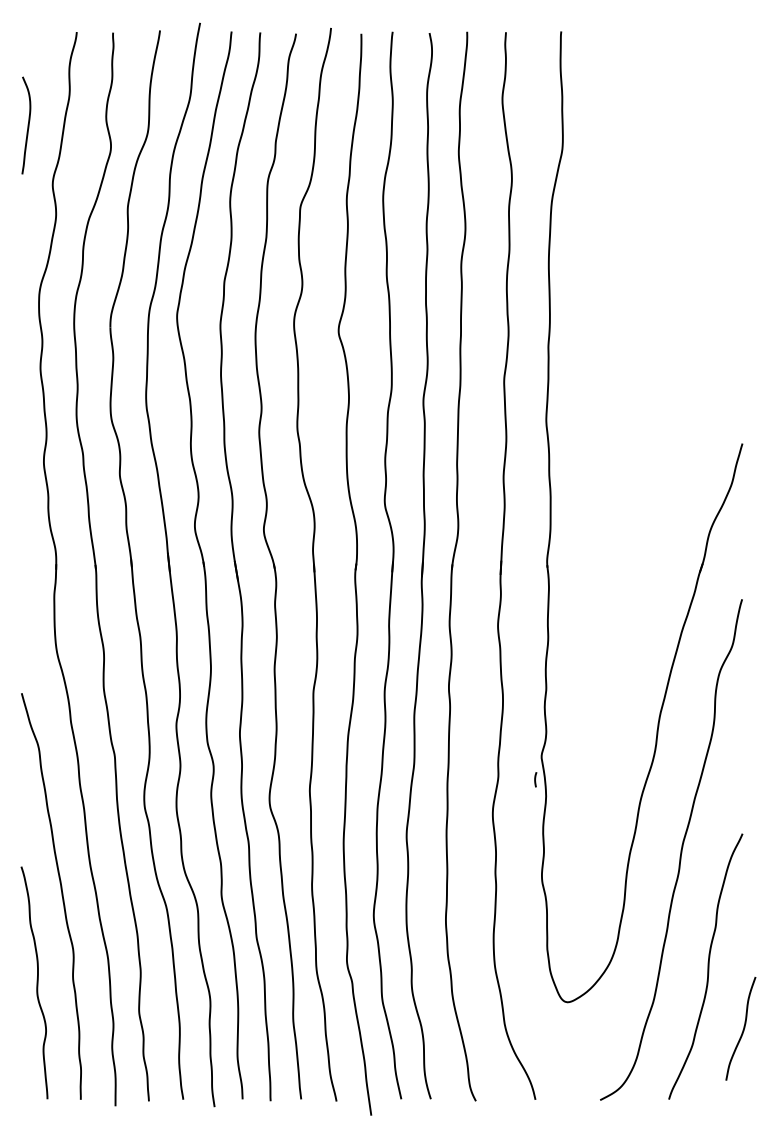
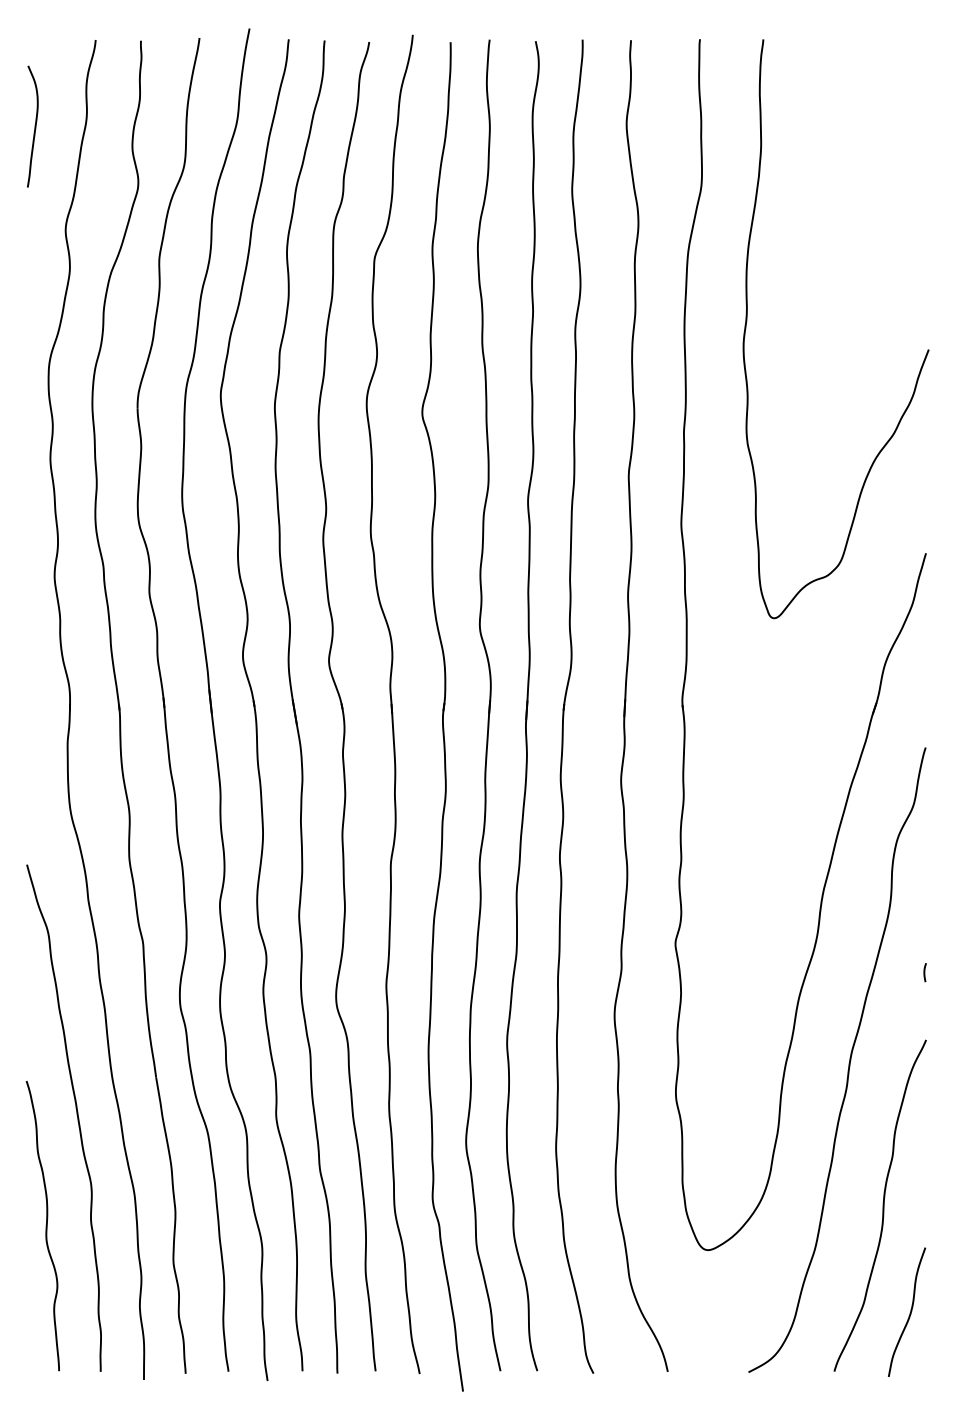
curve: (27, 125) -> (34, 126), moved
curve: (599, 257) -> (747, 321), added
line: (535, 779) -> (924, 972), moved
curve: (742, 1029) -> (909, 1313), moved

